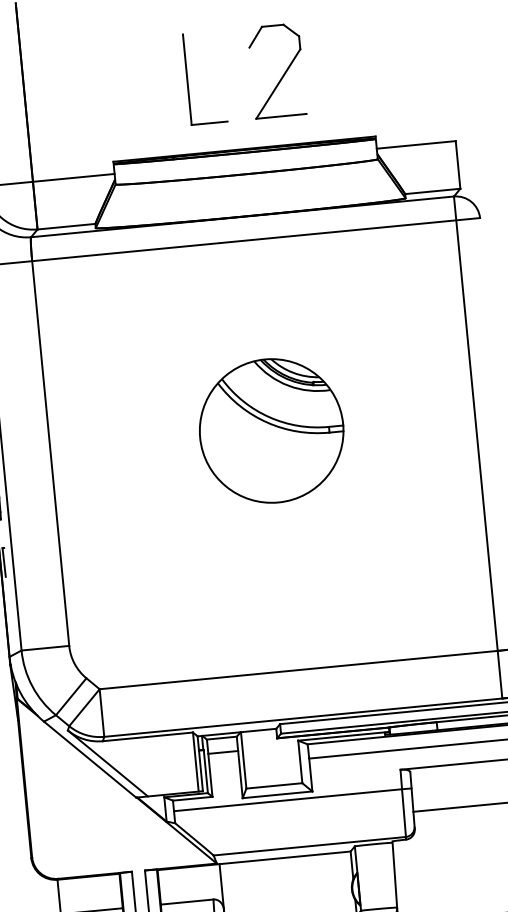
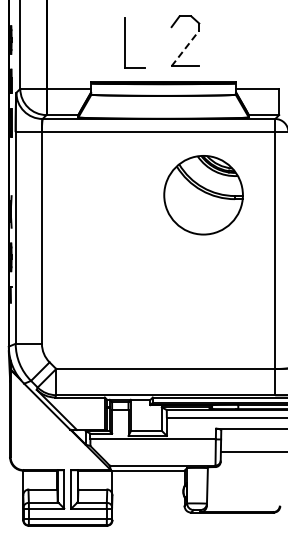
part: (187, 78) -> (125, 42), moved
line: (278, 84) -> (185, 48), solid -> dashed
part: (271, 431) -> (203, 195), moved

